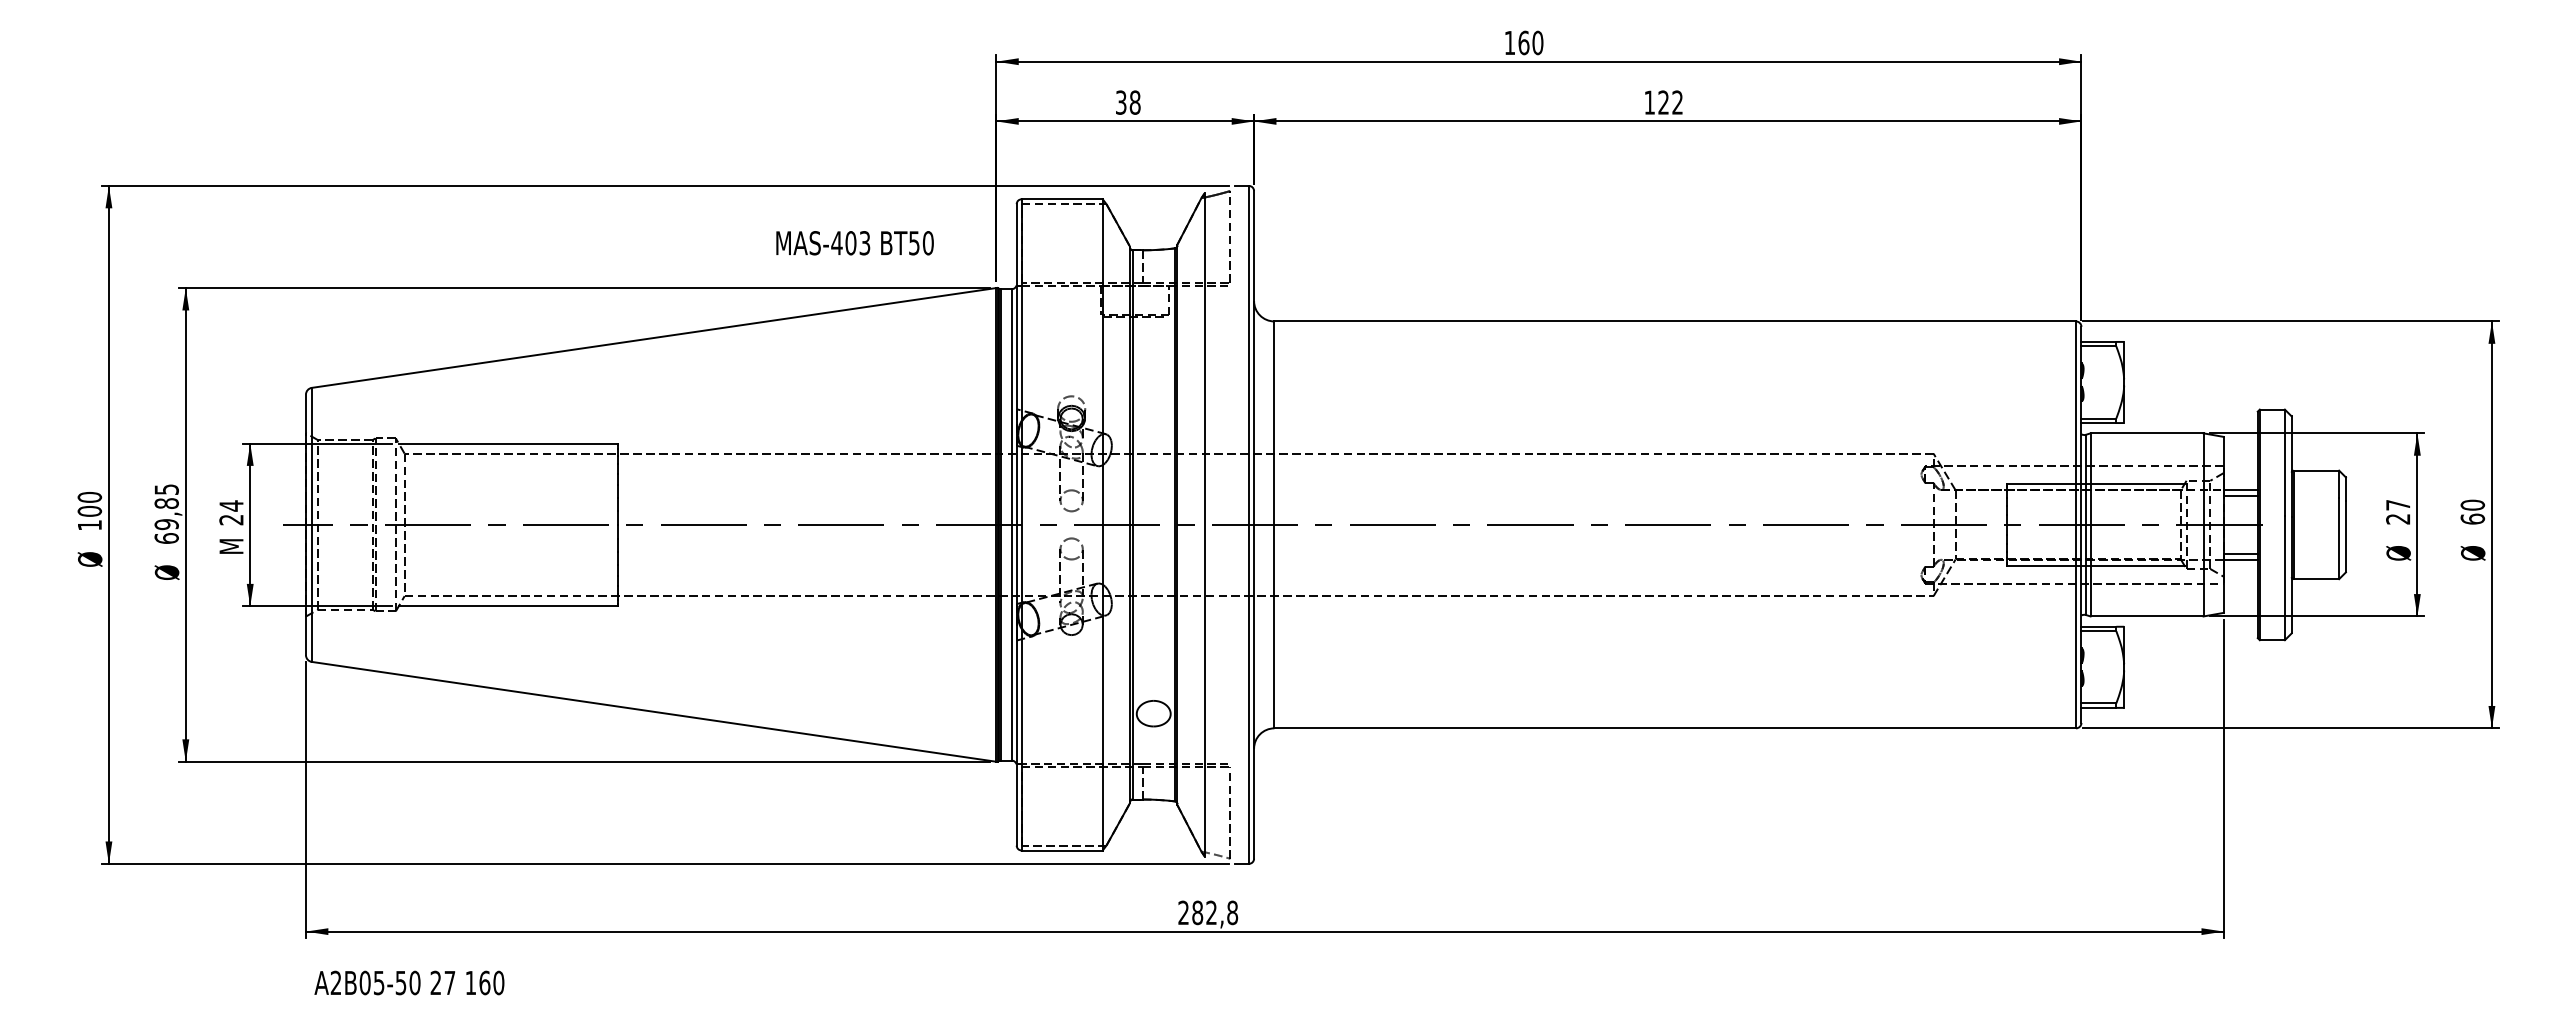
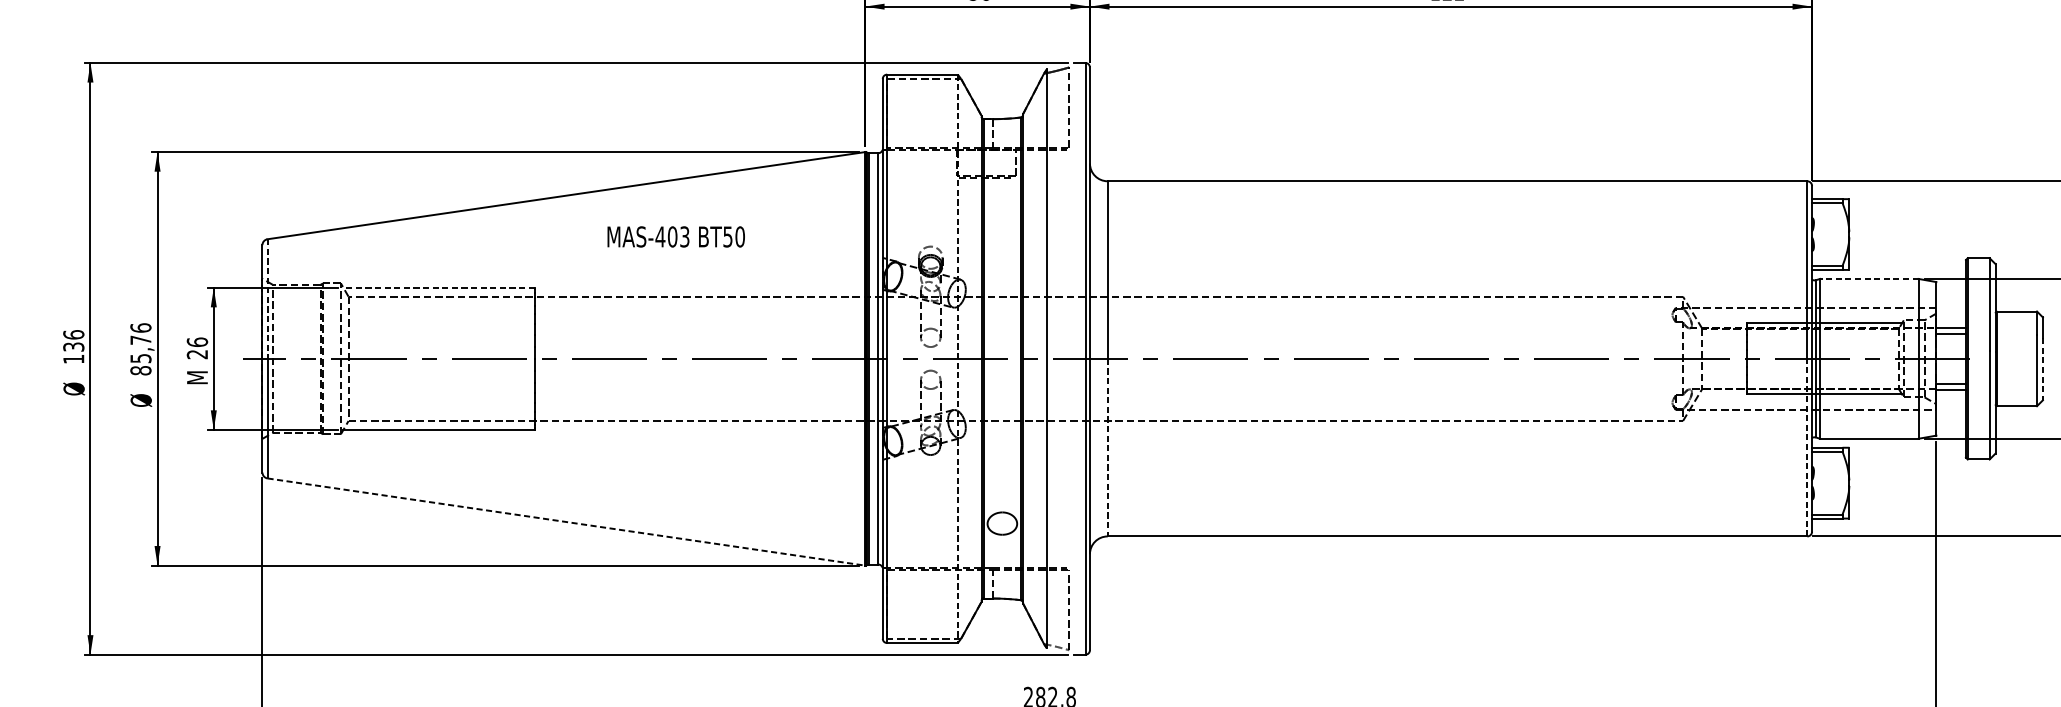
text: (854, 243) -> (675, 237), moved
line: (2146, 433) -> (1868, 279), solid -> dashed
line: (508, 443) -> (439, 287), solid -> dashed
line: (311, 456) -> (267, 299), solid -> dashed
text: (89, 503) -> (73, 340), 100 -> 136
text: (231, 505) -> (197, 341), 24 -> 26
text: (166, 513) -> (140, 348), 69,85 -> 85,76
line: (1102, 524) -> (957, 358), solid -> dashed
line: (2345, 536) -> (2042, 368), solid -> dashed
line: (1274, 626) -> (1107, 447), solid -> dashed
line: (2076, 626) -> (1807, 447), solid -> dashed
line: (654, 711) -> (566, 521), solid -> dashed

